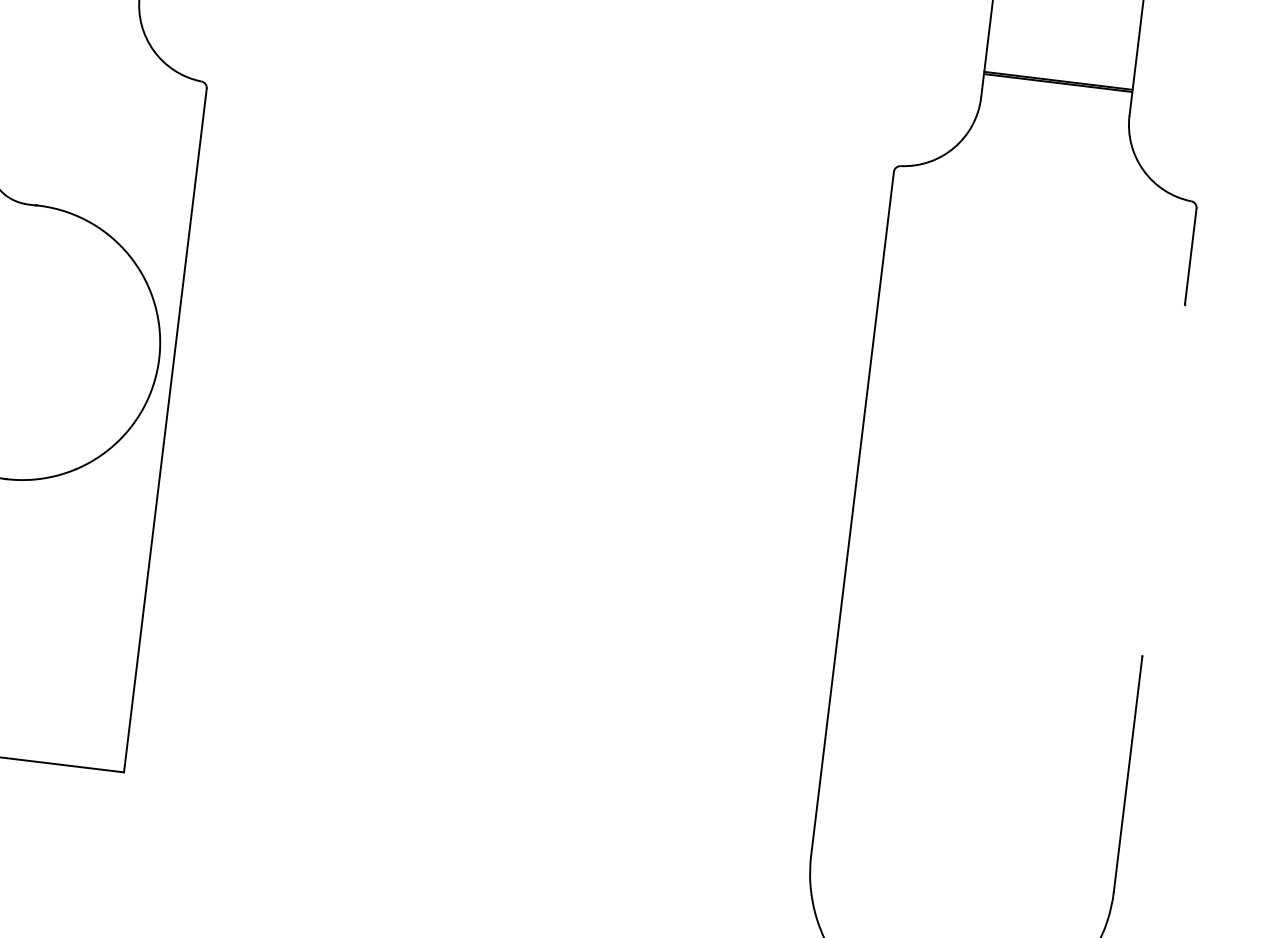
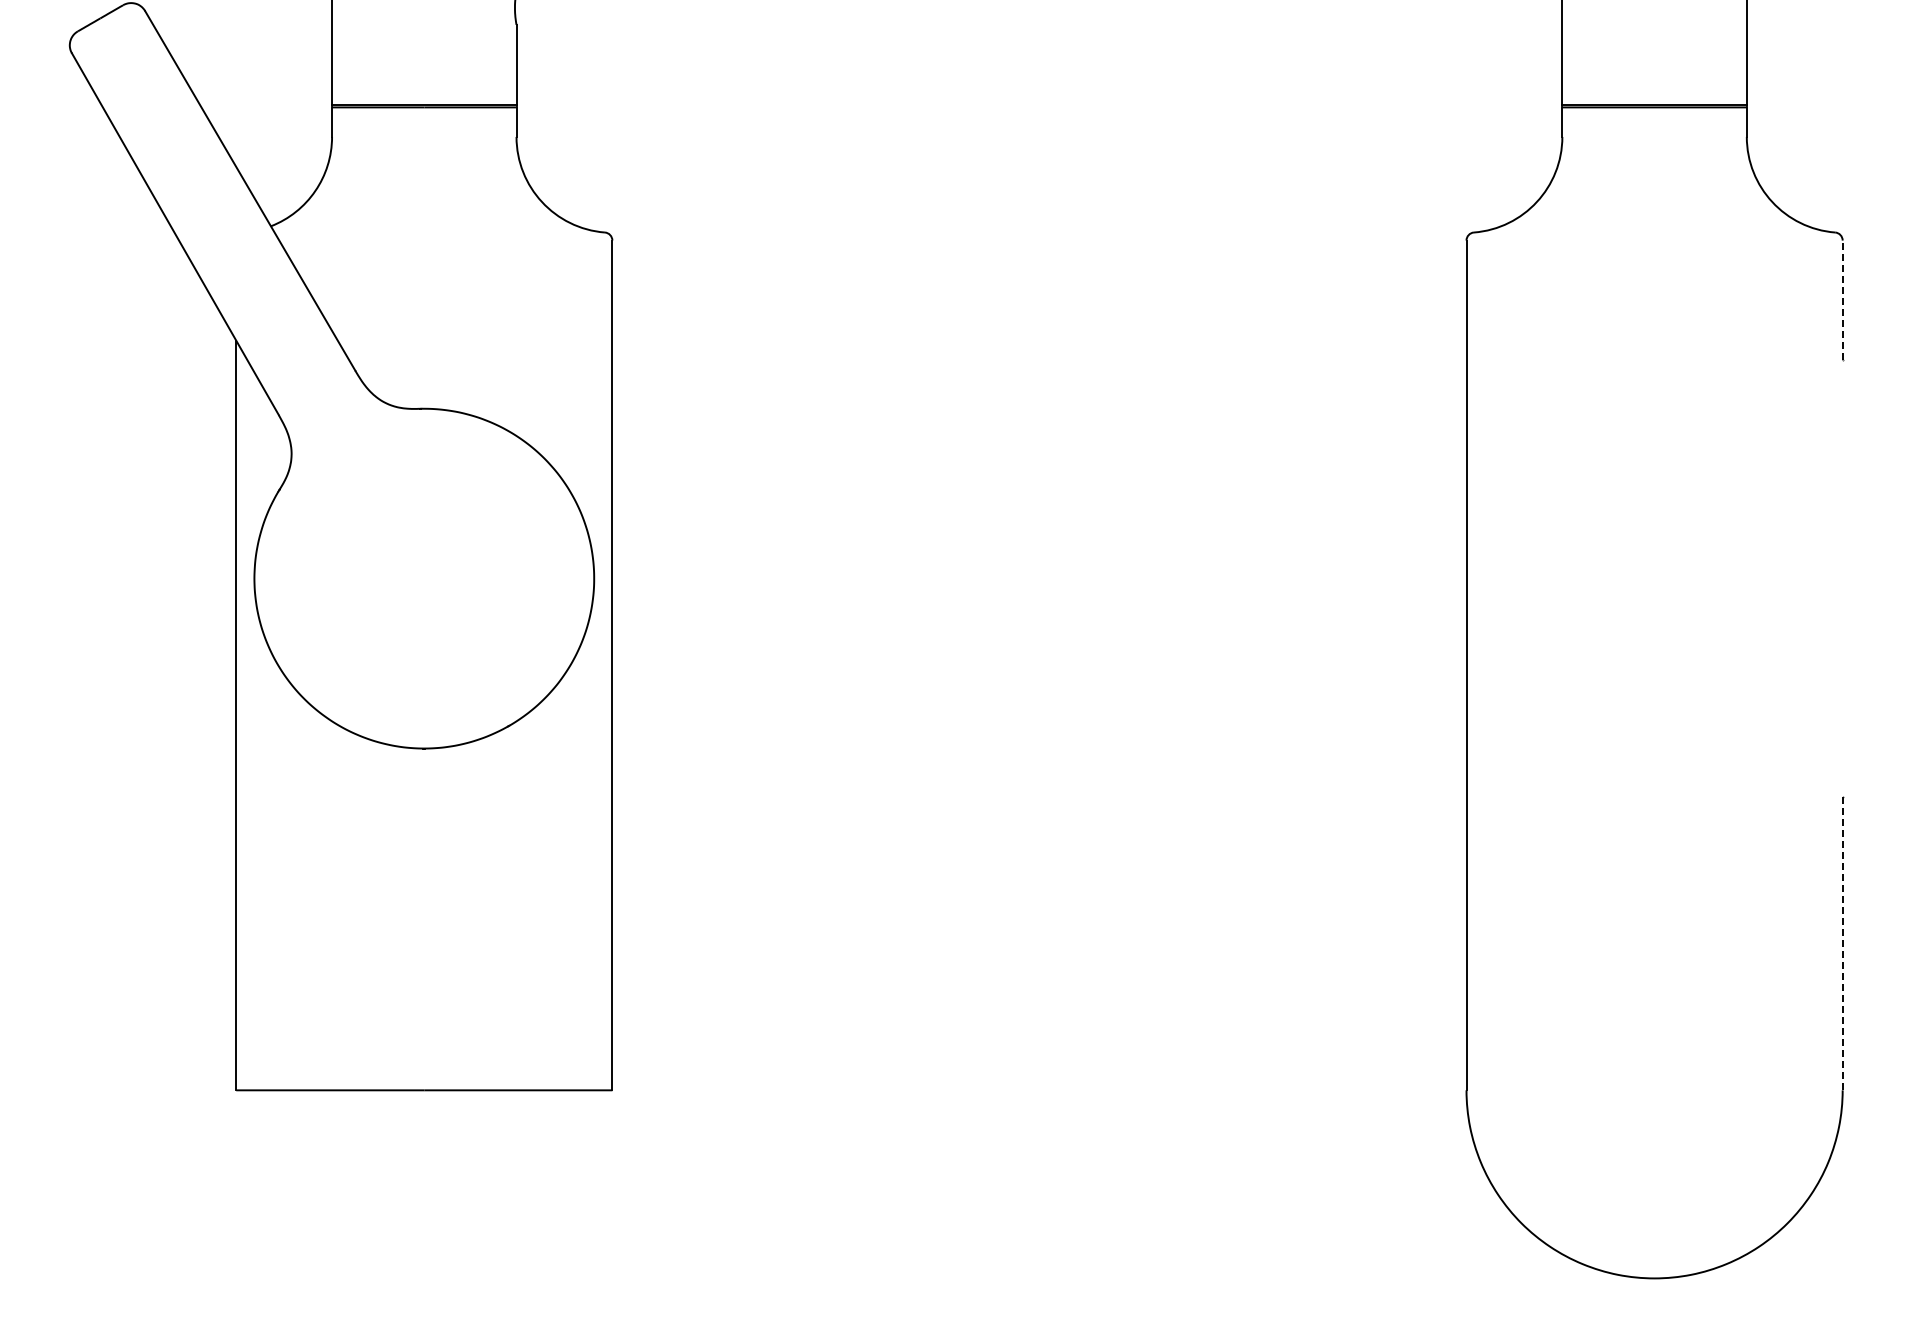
line: (1190, 256) -> (1842, 300), solid -> dashed
line: (1127, 774) -> (1842, 943), solid -> dashed

